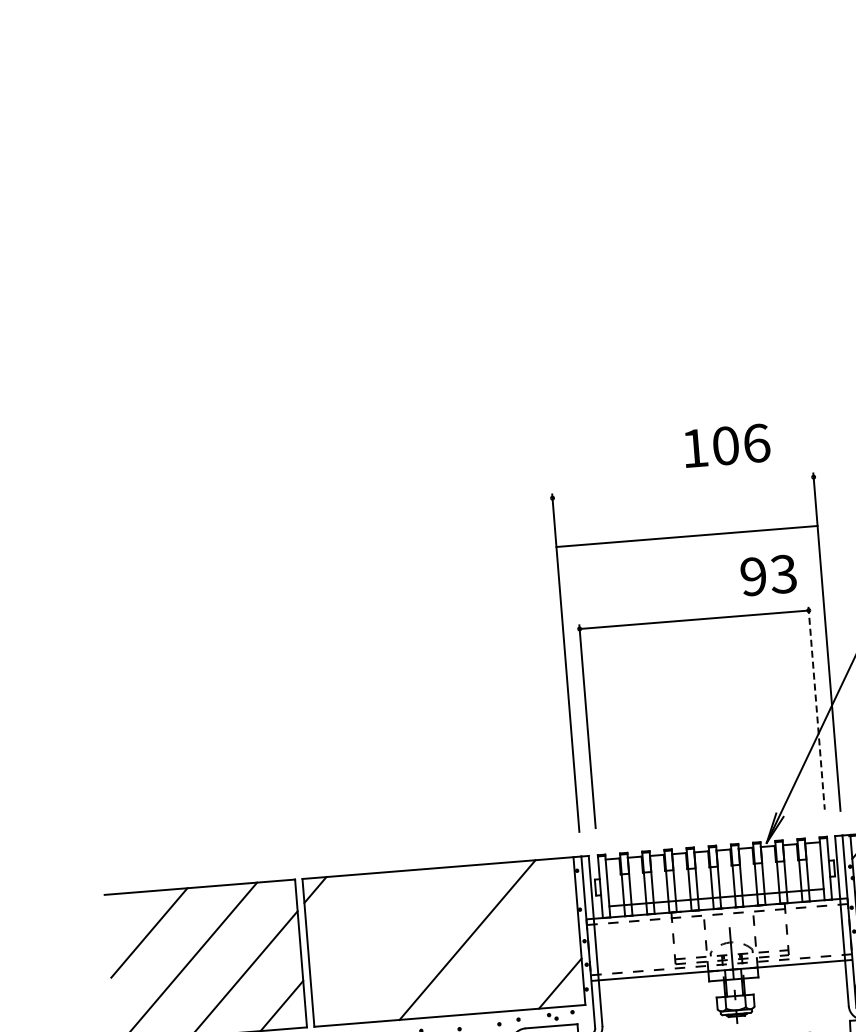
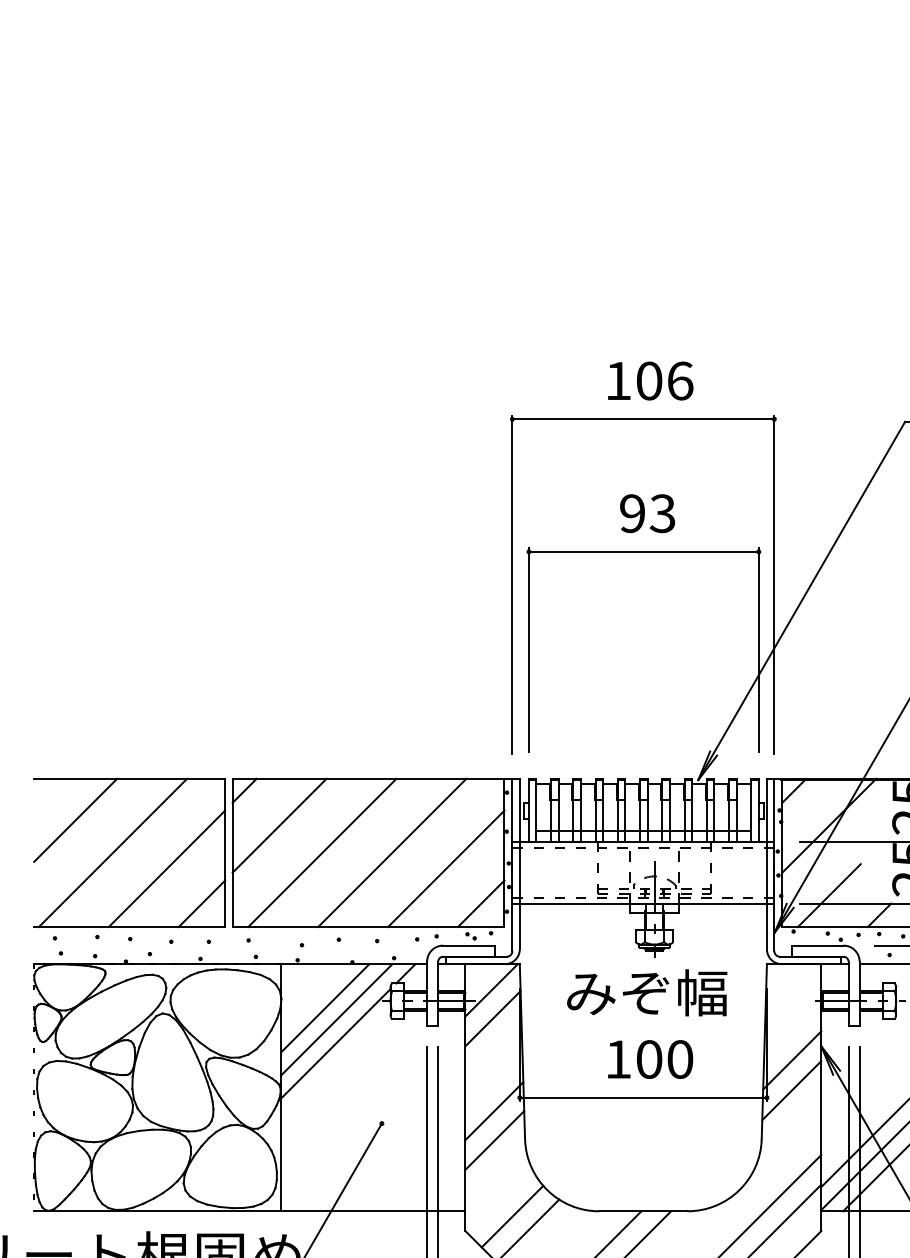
text: (726, 445) -> (650, 380), moved
line: (687, 536) -> (643, 419), moved
text: (768, 575) -> (647, 513), moved
line: (816, 707) -> (758, 649), dashed -> solid
line: (352, 921) -> (279, 825), added
line: (397, 945) -> (322, 852), added
line: (522, 951) -> (446, 868), added

